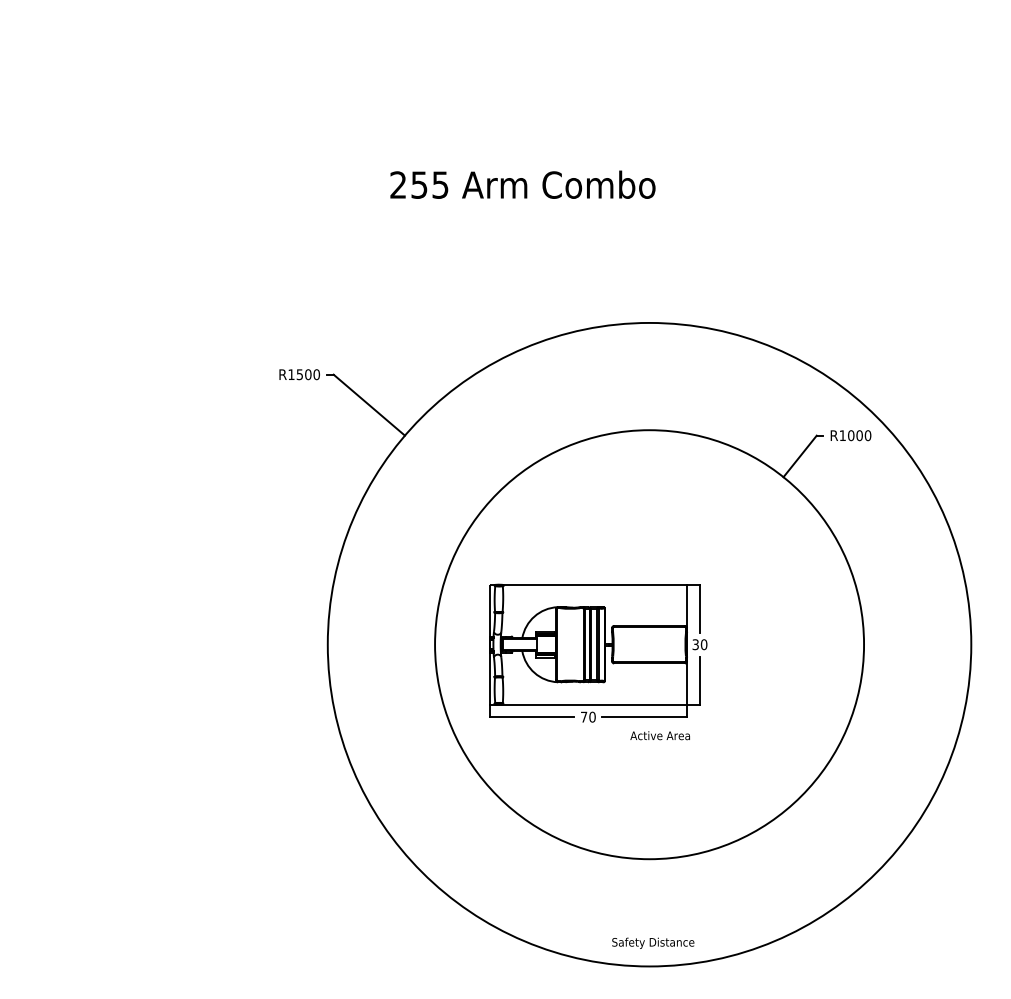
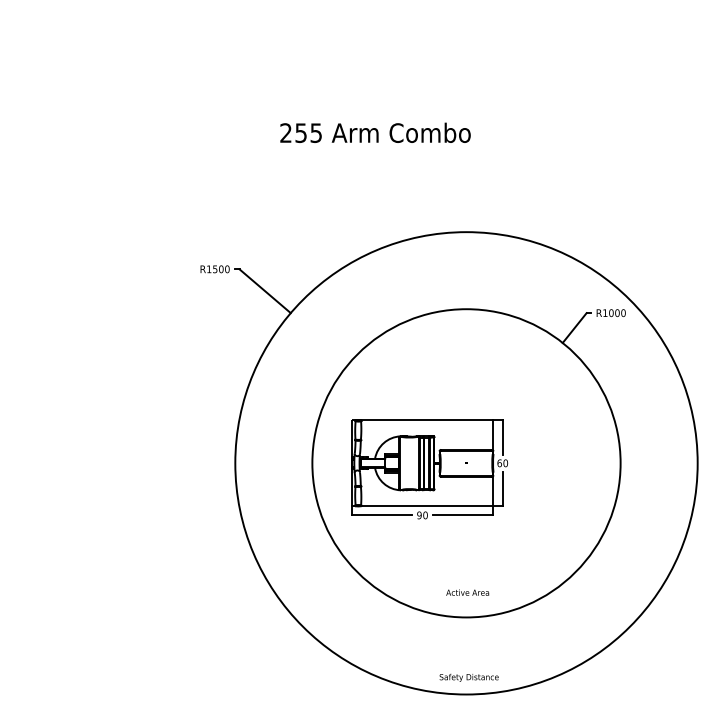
text: (695, 644) -> (499, 463), 30 -> 60
text: (583, 716) -> (419, 514), 70 -> 90
text: (659, 735) -> (467, 592), moved

